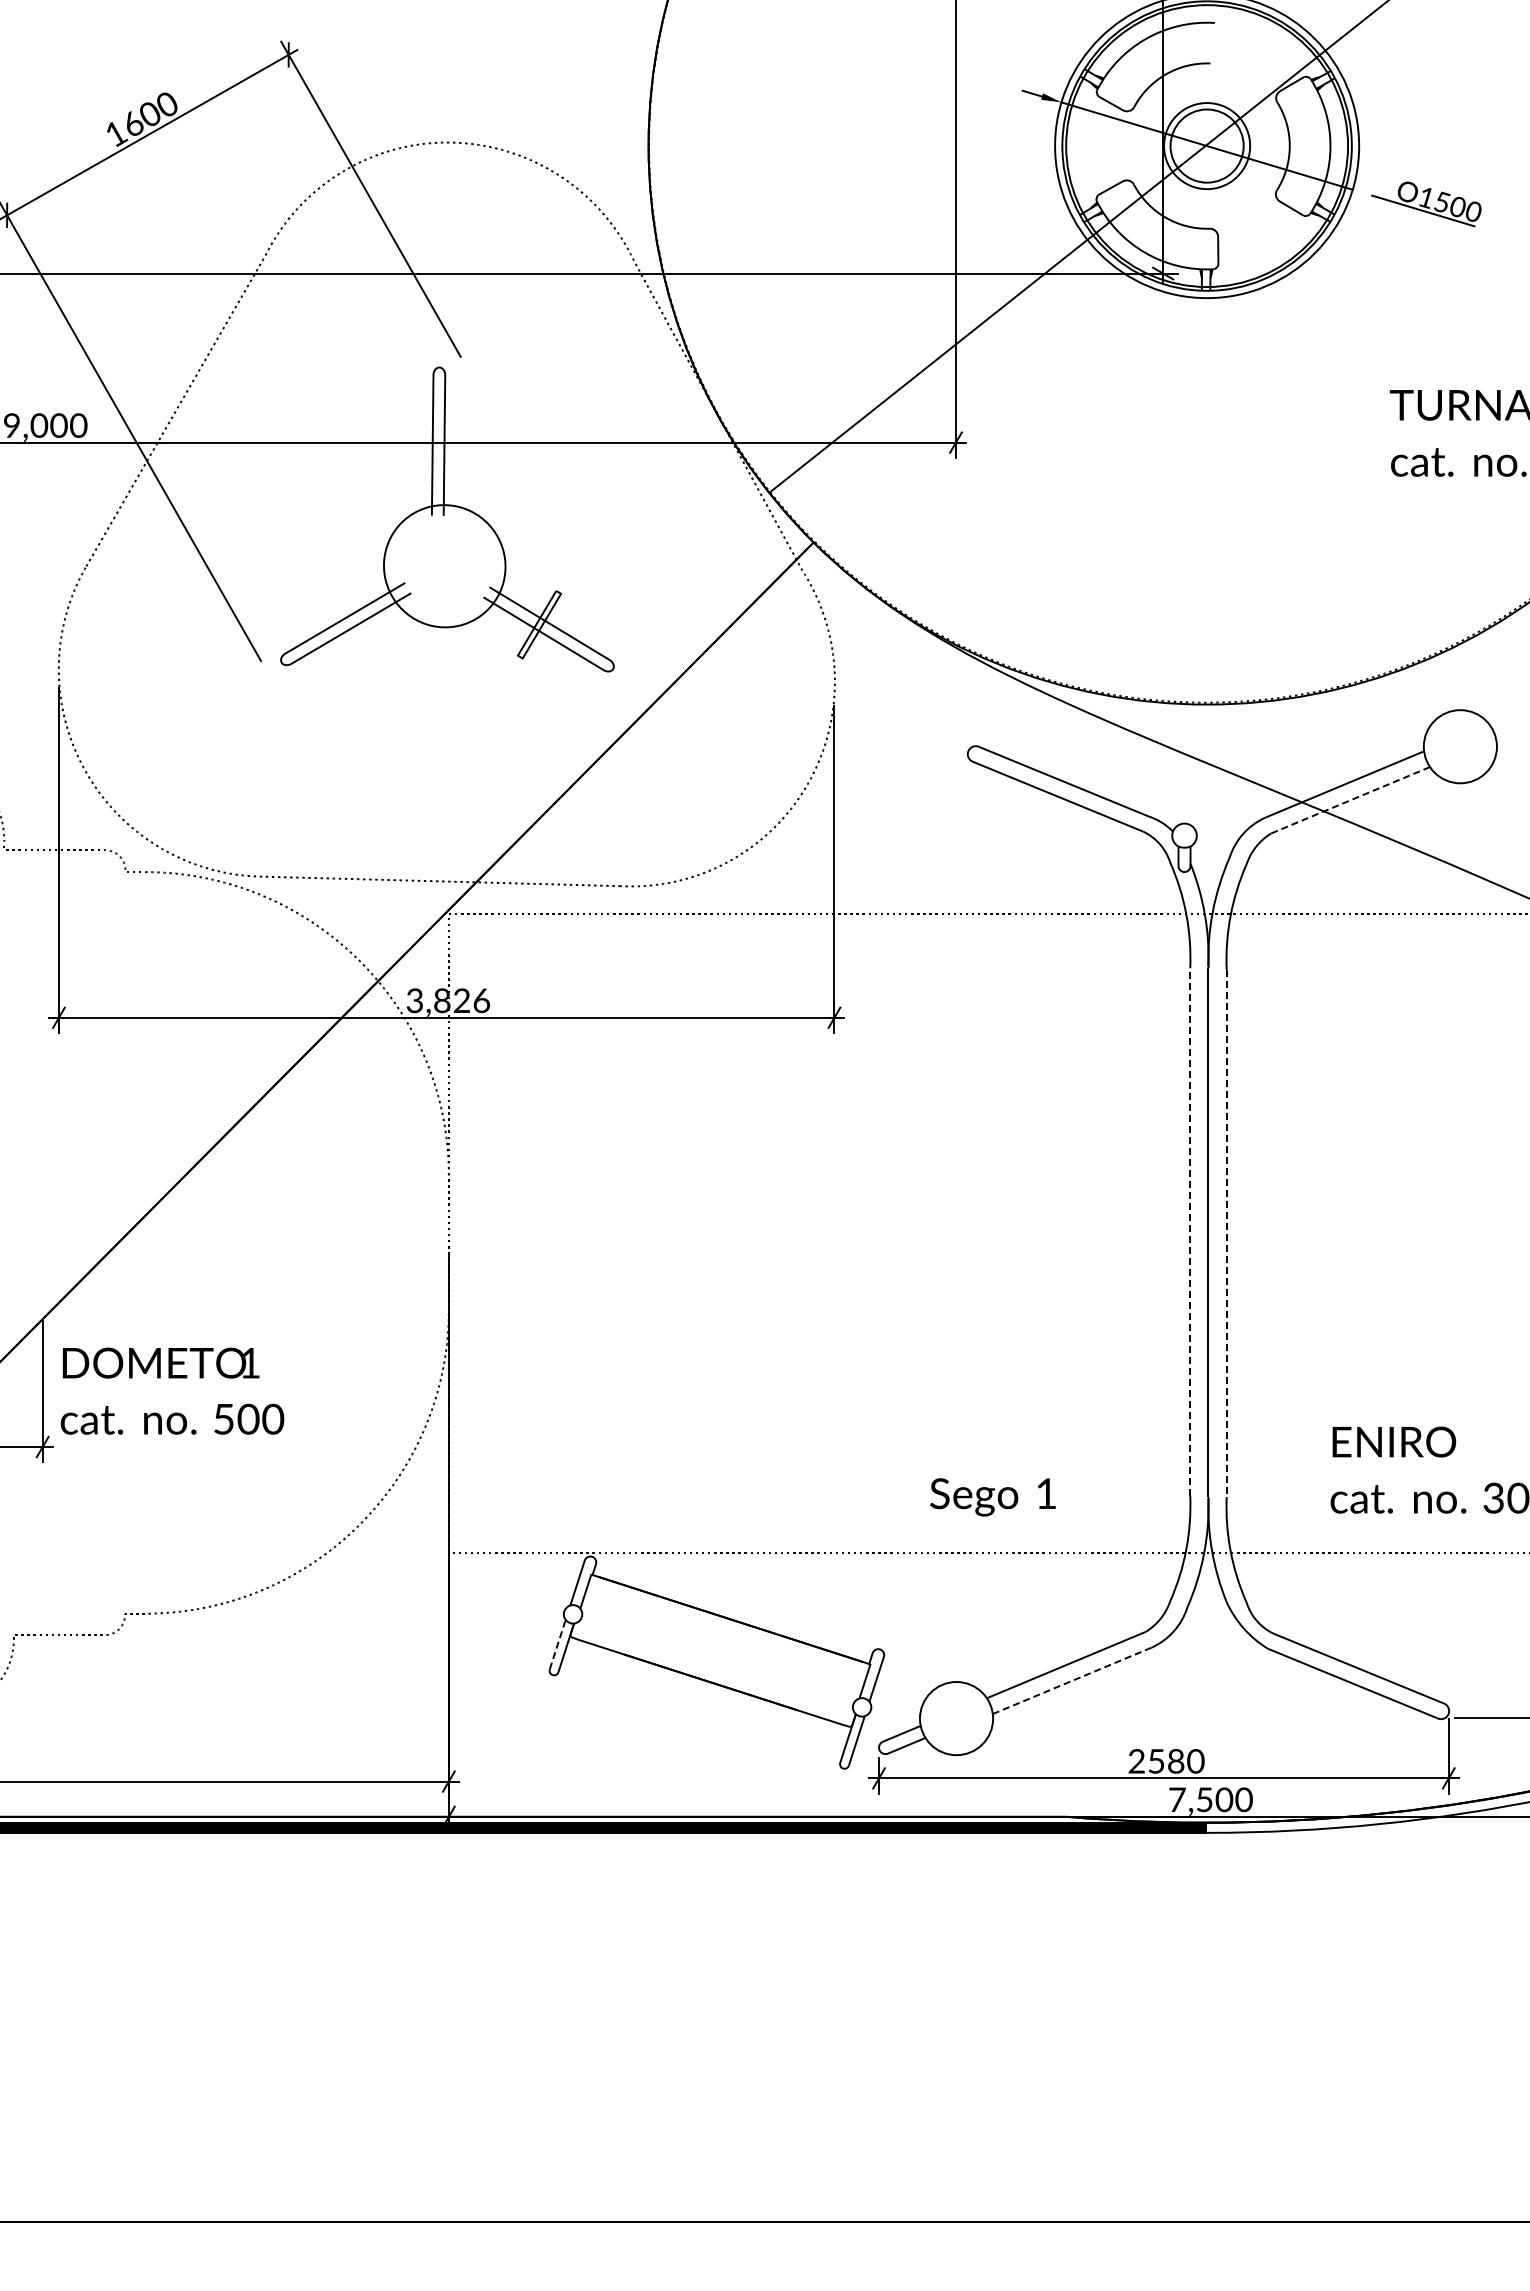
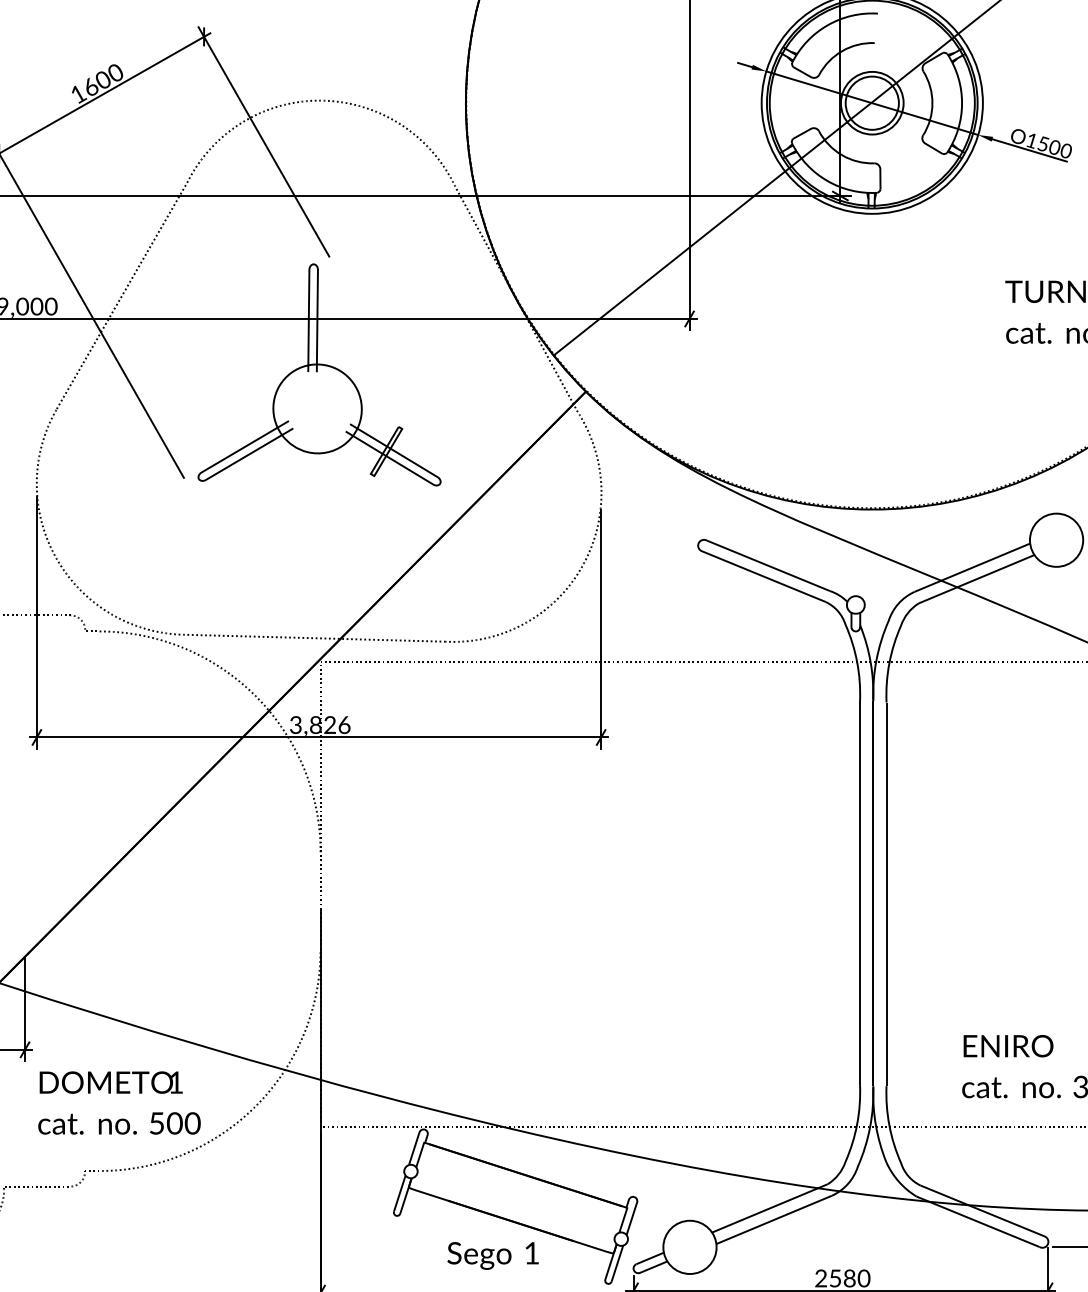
fill: (1362, 193) -> (985, 137), added
line: (1350, 800) -> (976, 579), dashed -> solid
line: (1190, 1231) -> (860, 892), dashed -> solid
line: (1226, 1233) -> (886, 894), dashed -> solid
text: (172, 1390) -> (119, 1102), moved
text: (992, 1497) -> (492, 1256), moved
line: (557, 1644) -> (399, 1193), dashed -> solid
line: (1072, 1680) -> (774, 1219), dashed -> solid

